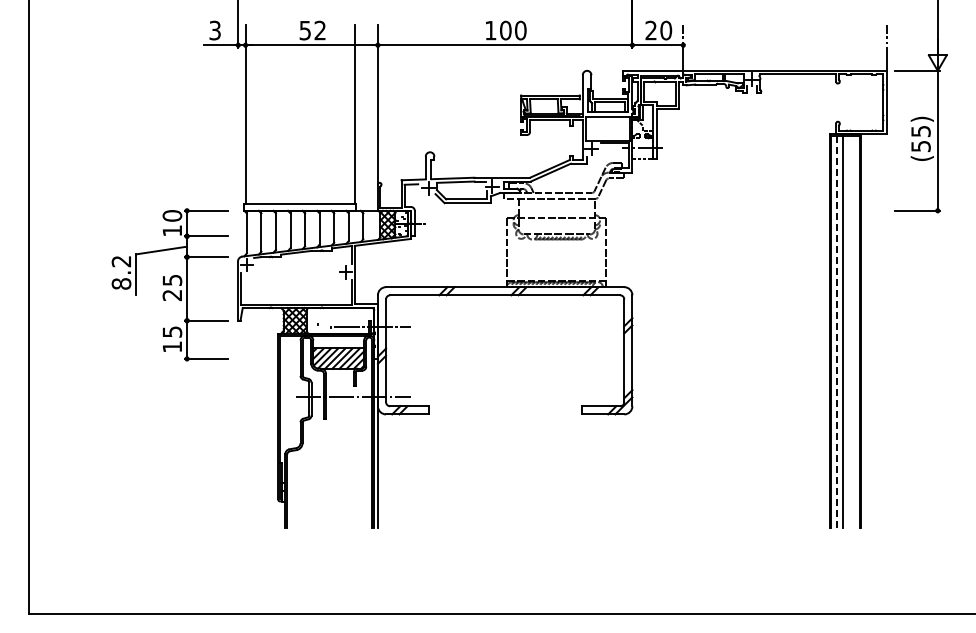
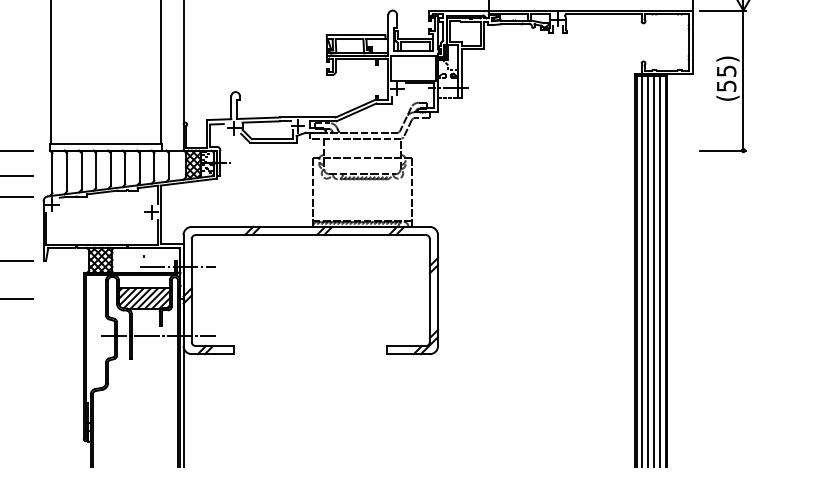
line: (836, 331) -> (642, 271), dashed -> solid
line: (848, 331) -> (654, 271), added
line: (854, 331) -> (660, 271), added

